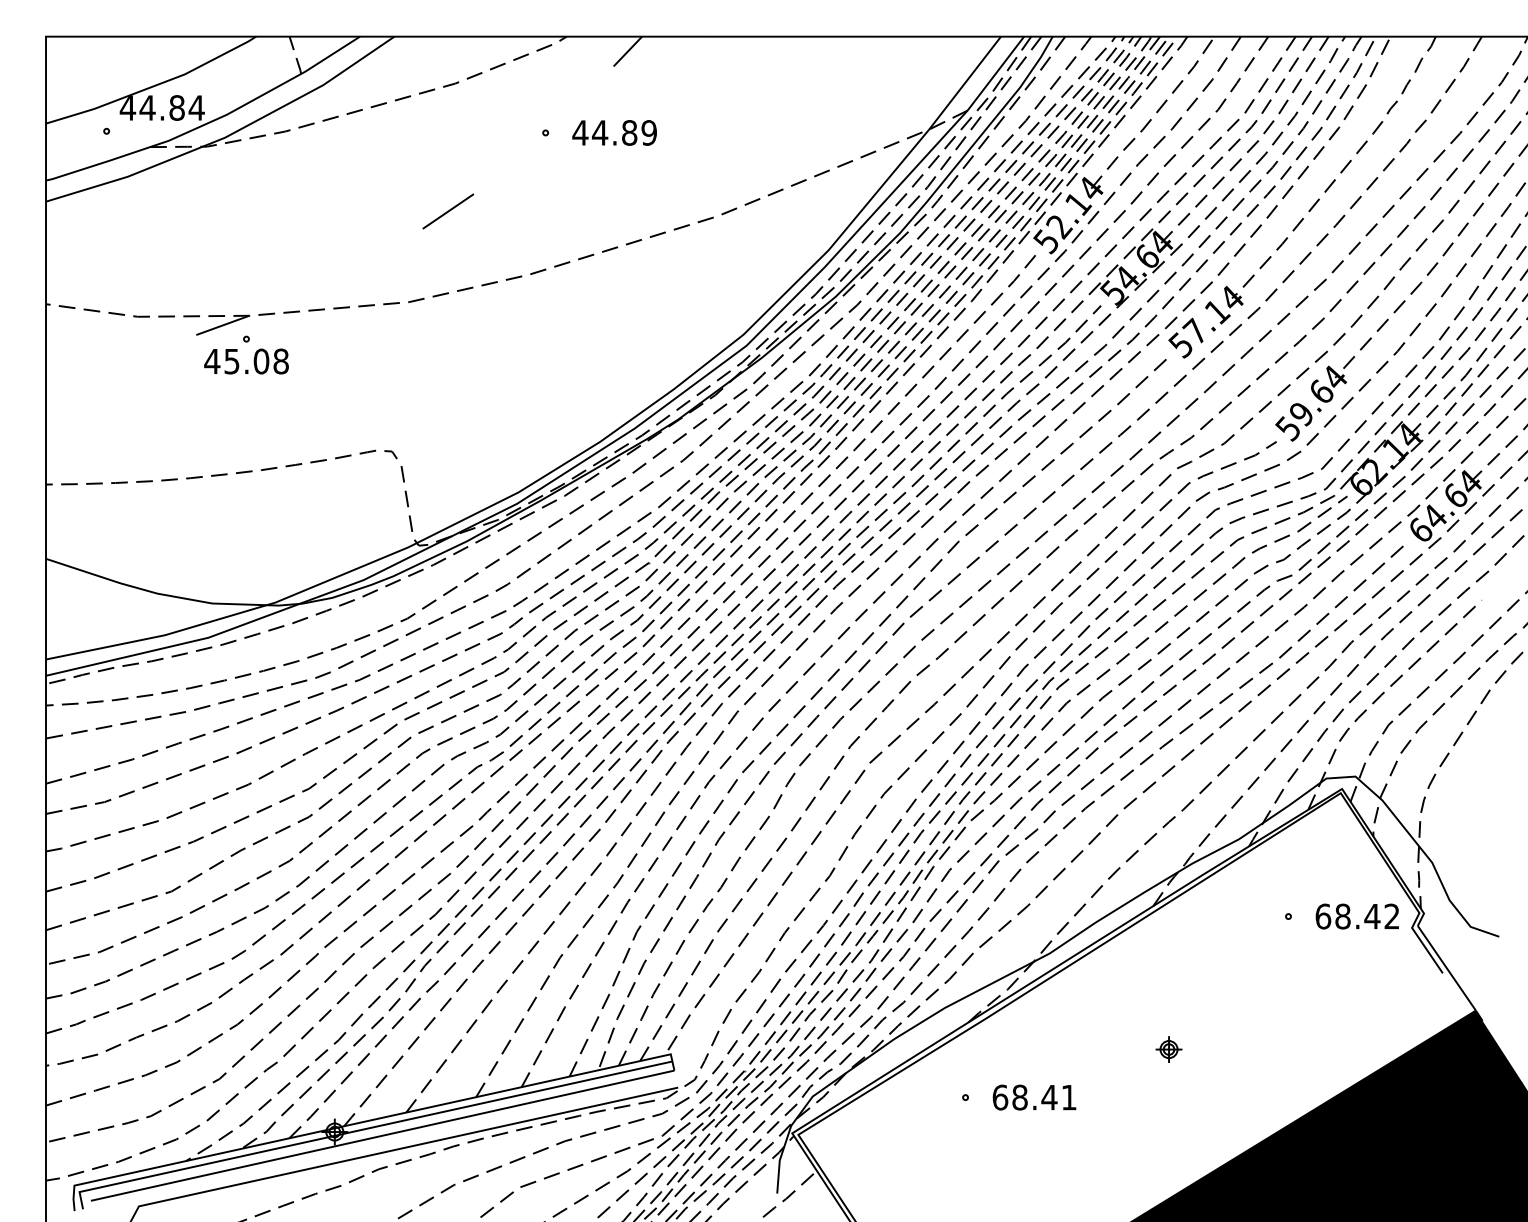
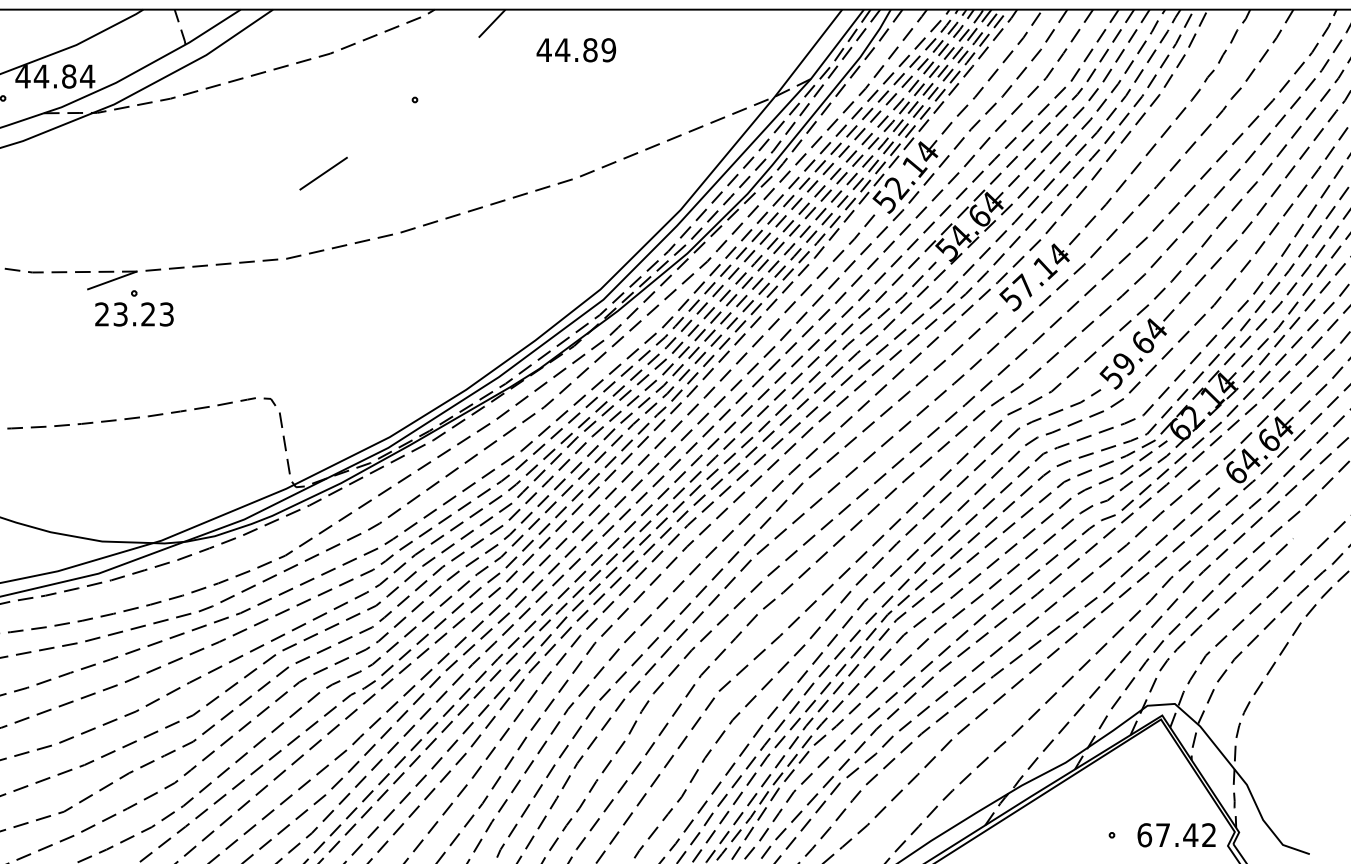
text: (614, 132) -> (576, 49), moved
text: (246, 361) -> (134, 314), 45.08 -> 23.23
text: (1342, 916) -> (1162, 835), 68.42 -> 67.42

